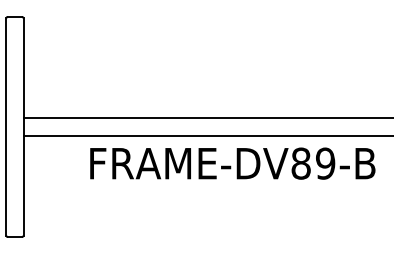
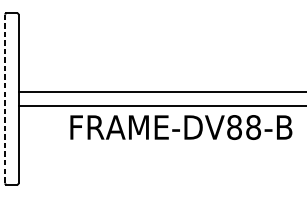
line: (6, 126) -> (5, 98), solid -> dashed
text: (325, 163) -> (253, 127), FRAME-DV89-B -> FRAME-DV88-B

